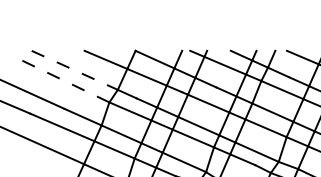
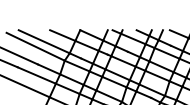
line: (75, 69) -> (44, 41), dashed -> solid
line: (59, 78) -> (35, 46), dashed -> solid

